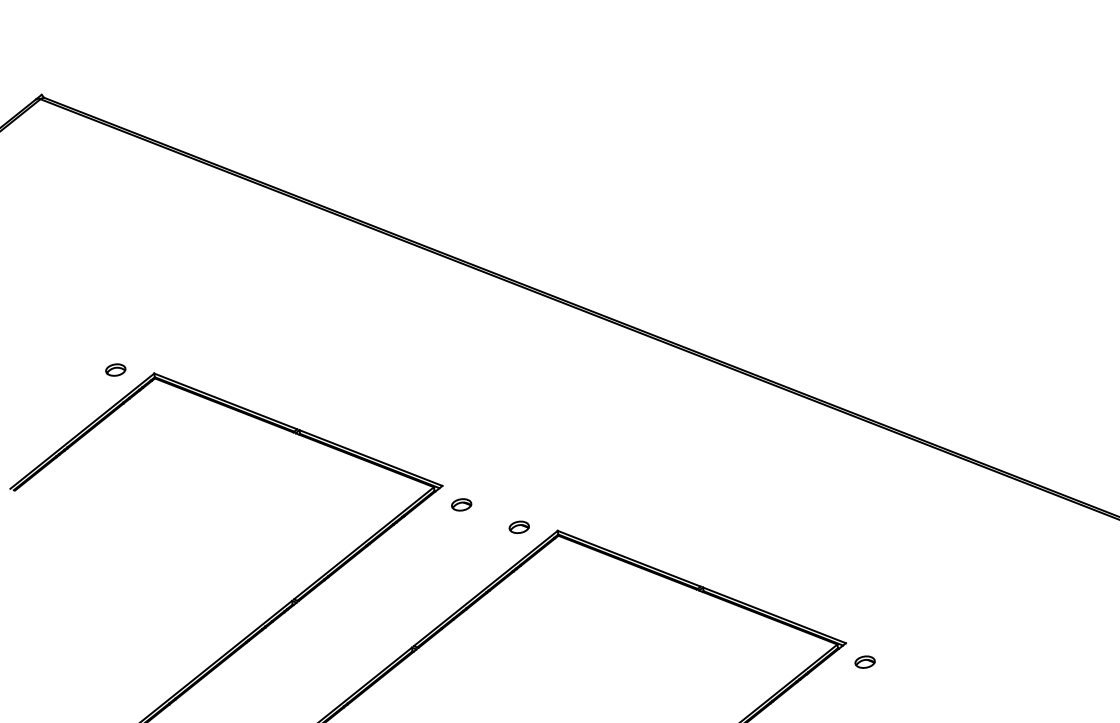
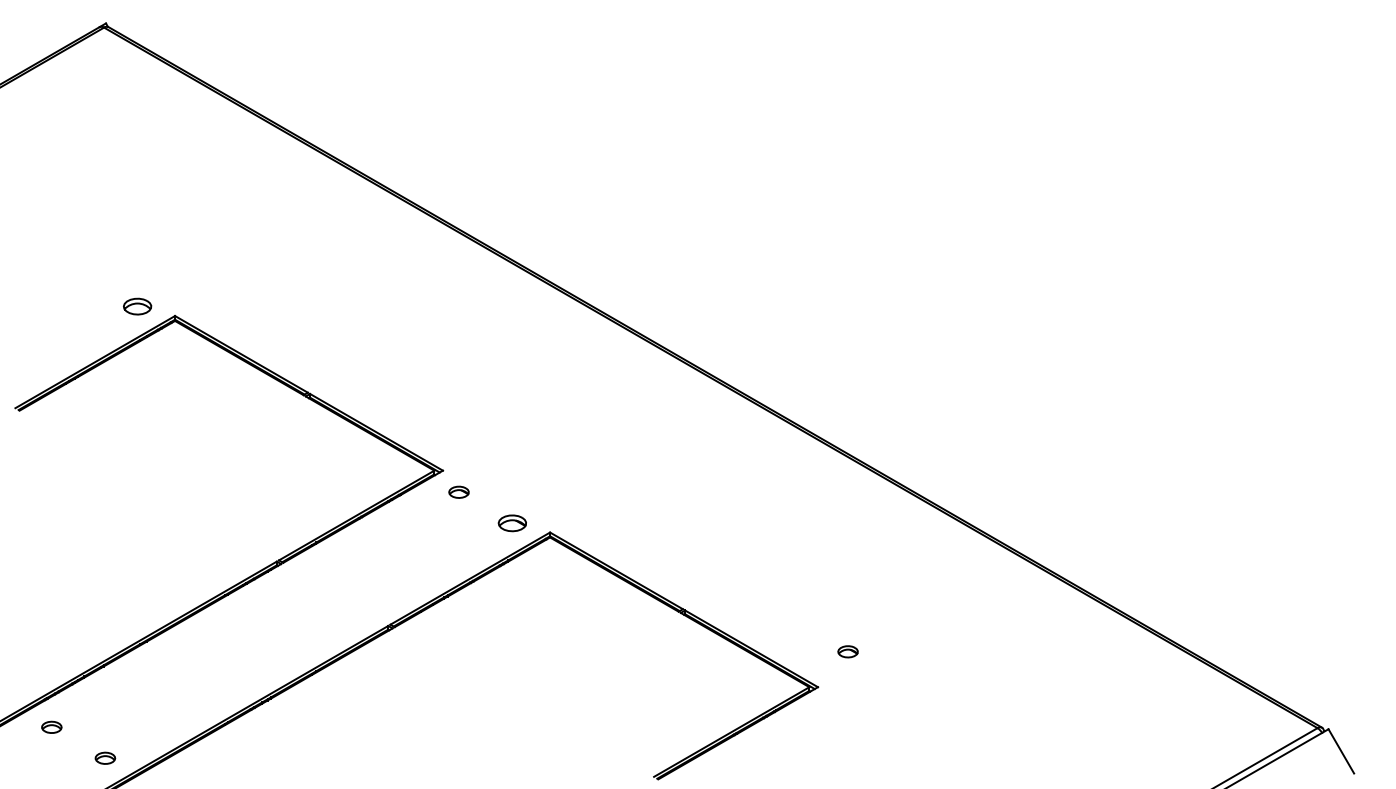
part: (115, 369) -> (137, 306), size x1.4
part: (519, 526) -> (512, 522), size x1.4
part: (864, 661) -> (847, 651), moved

